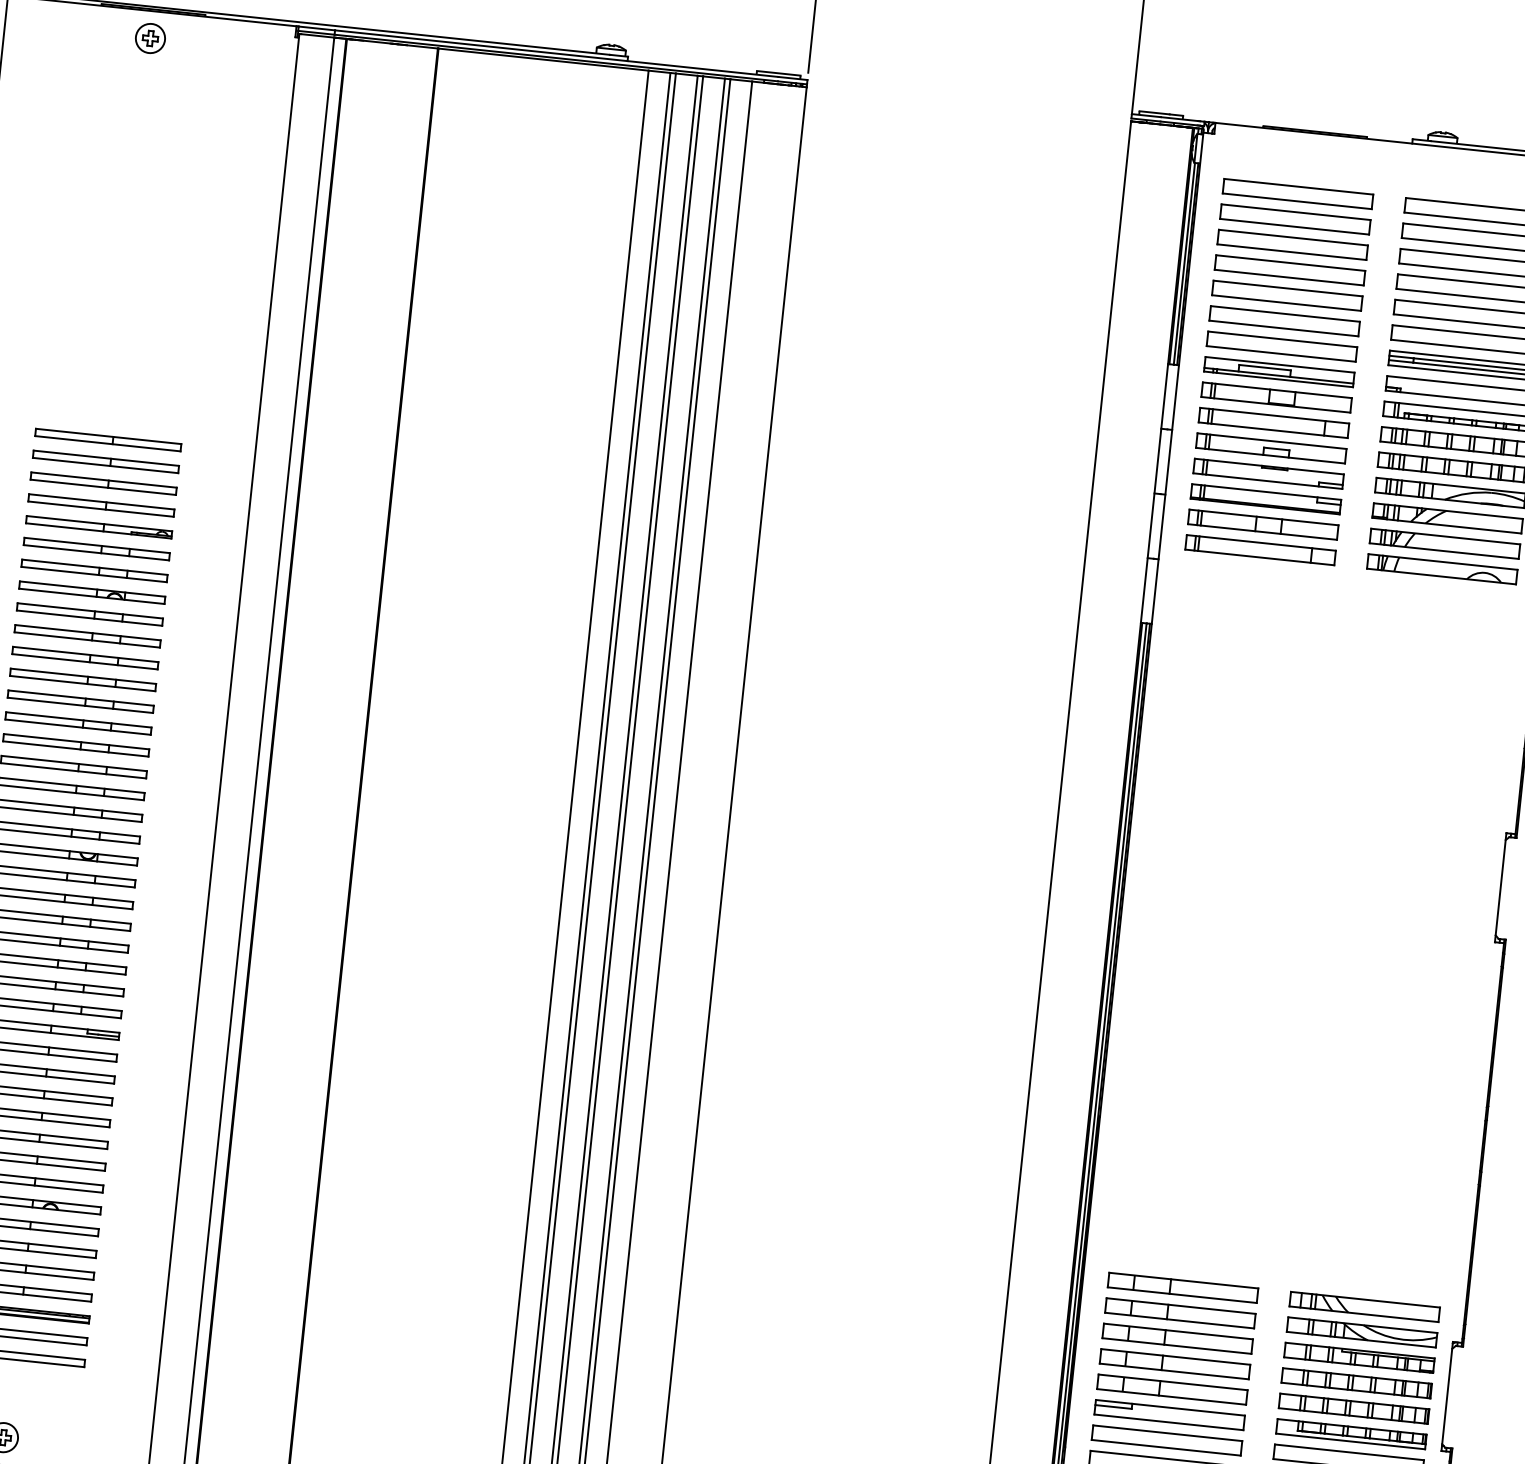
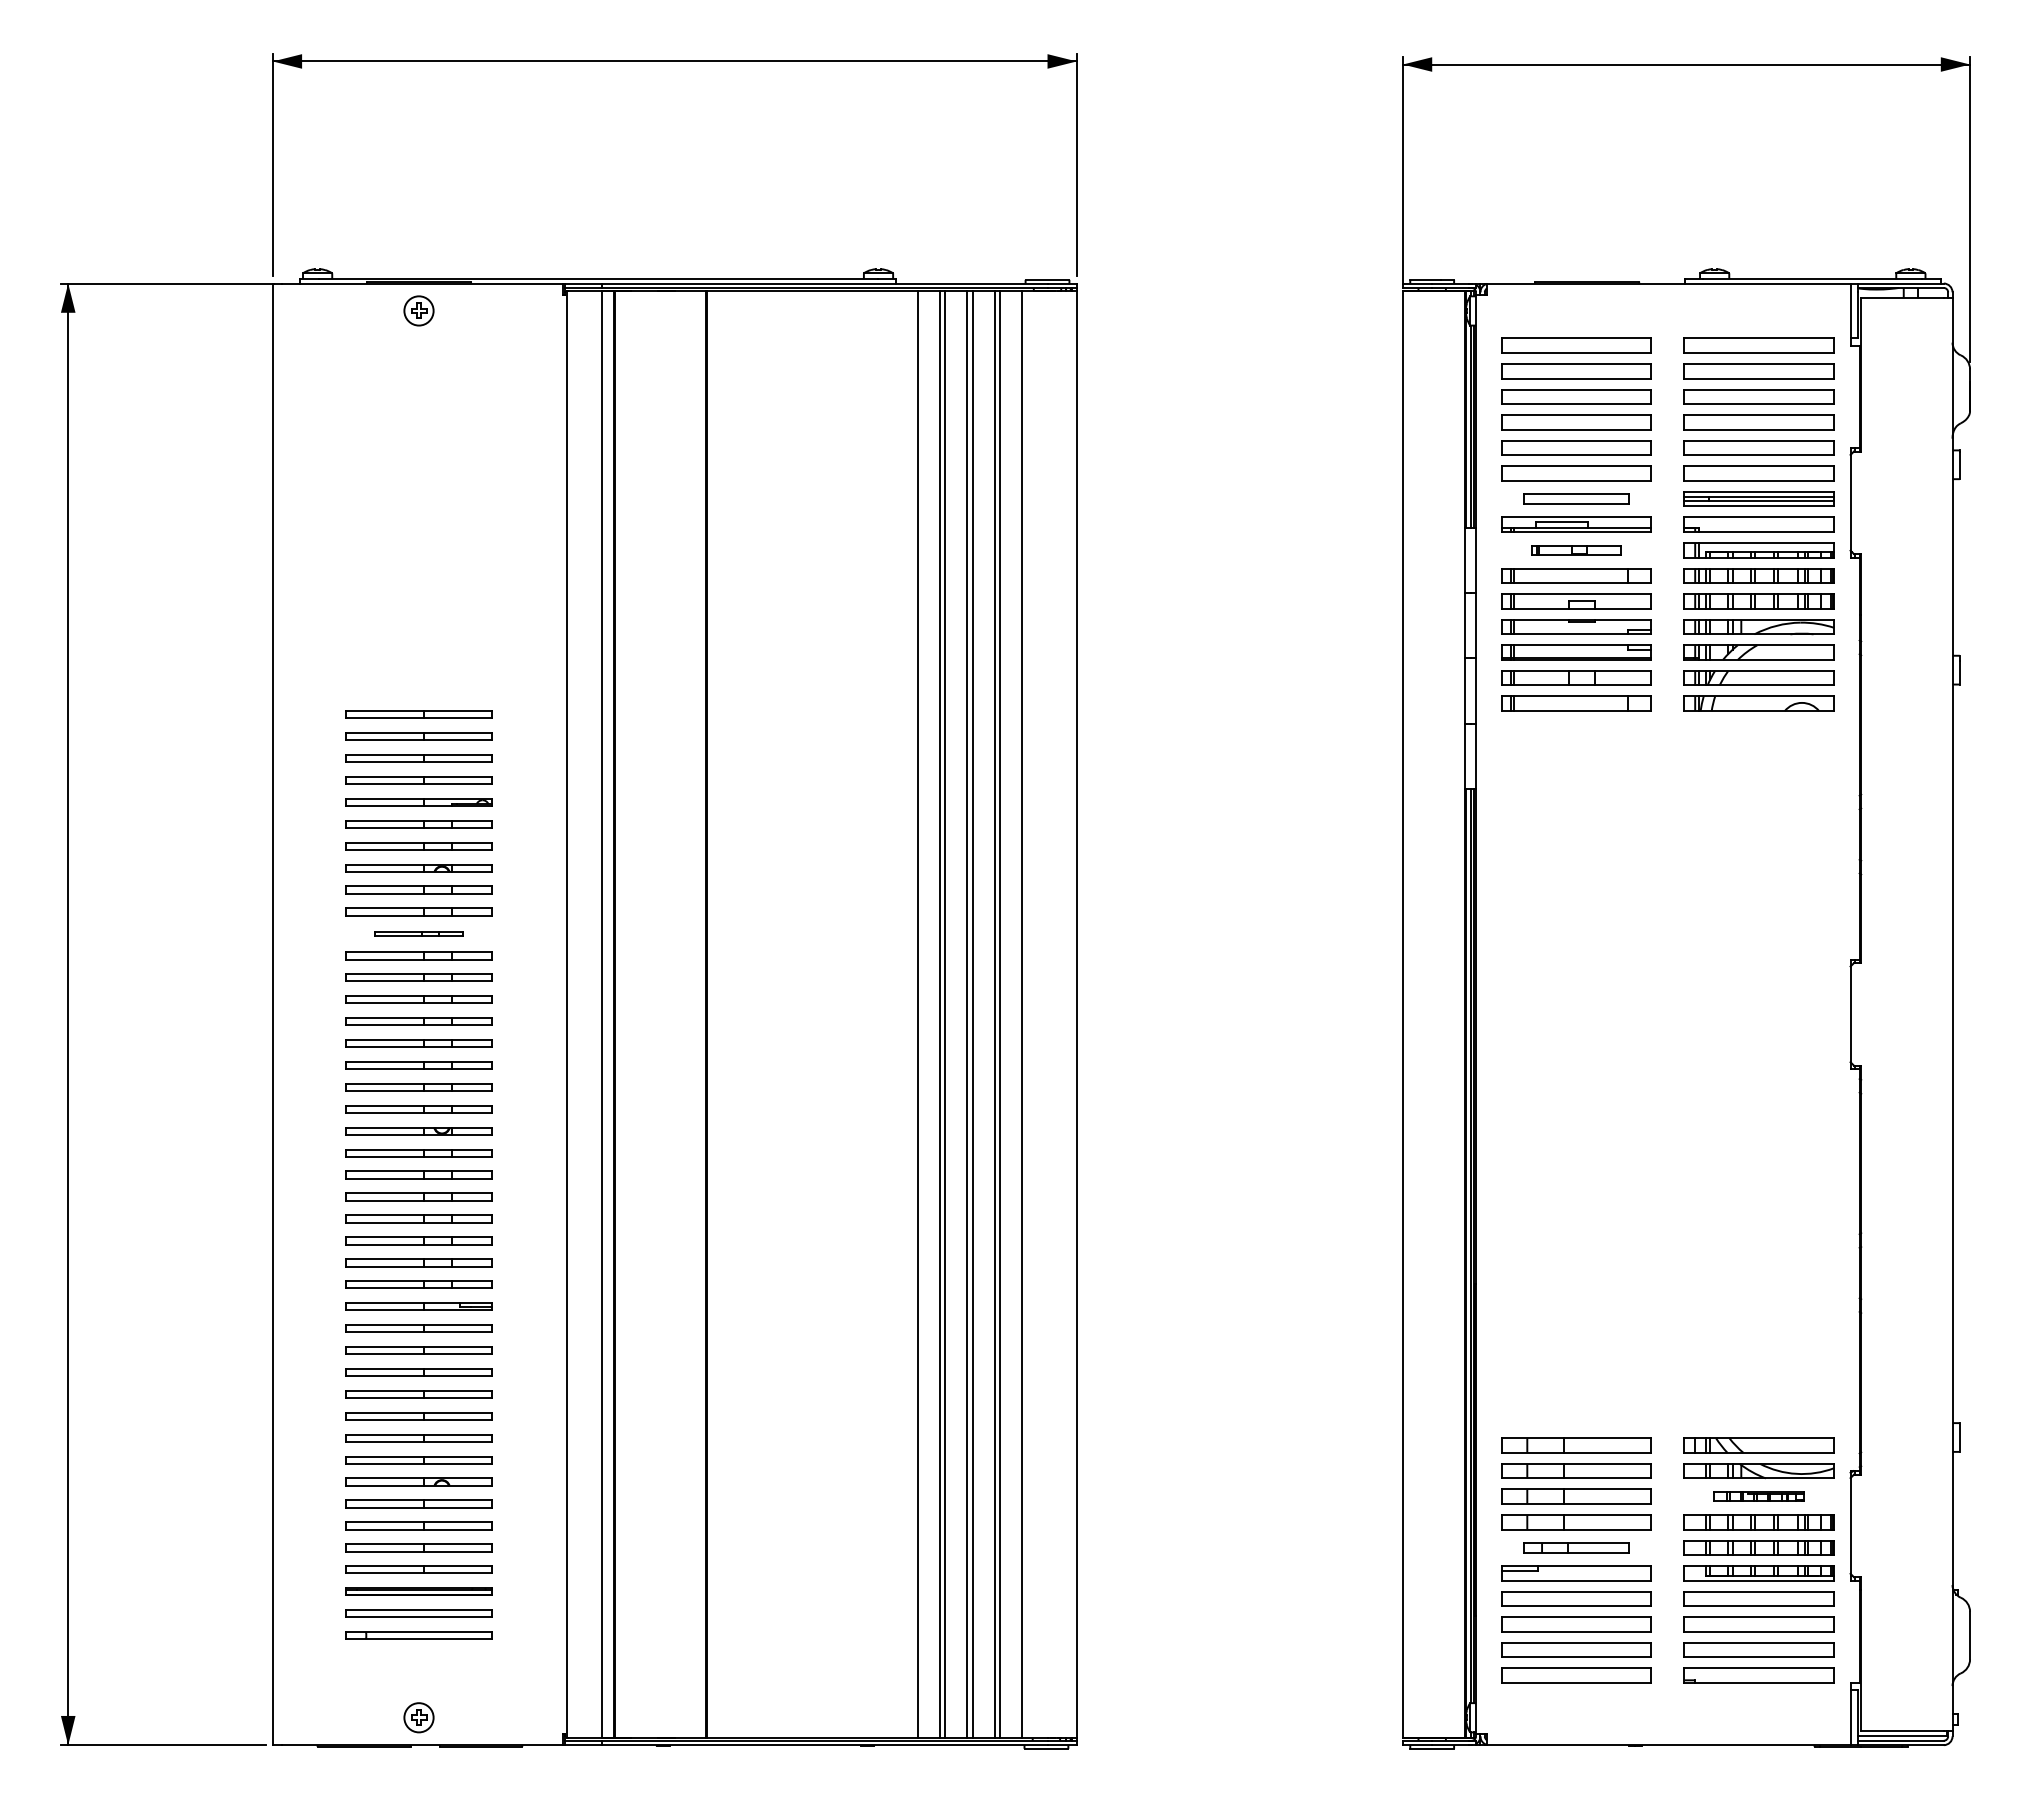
part: (1282, 346) -> (1576, 498), size x0.7
part: (1276, 397) -> (1576, 550), size x0.6
part: (84, 657) -> (418, 933), size x0.6
part: (1358, 1357) -> (1758, 1496), size x0.6
part: (1172, 1389) -> (1576, 1547), size x0.7

